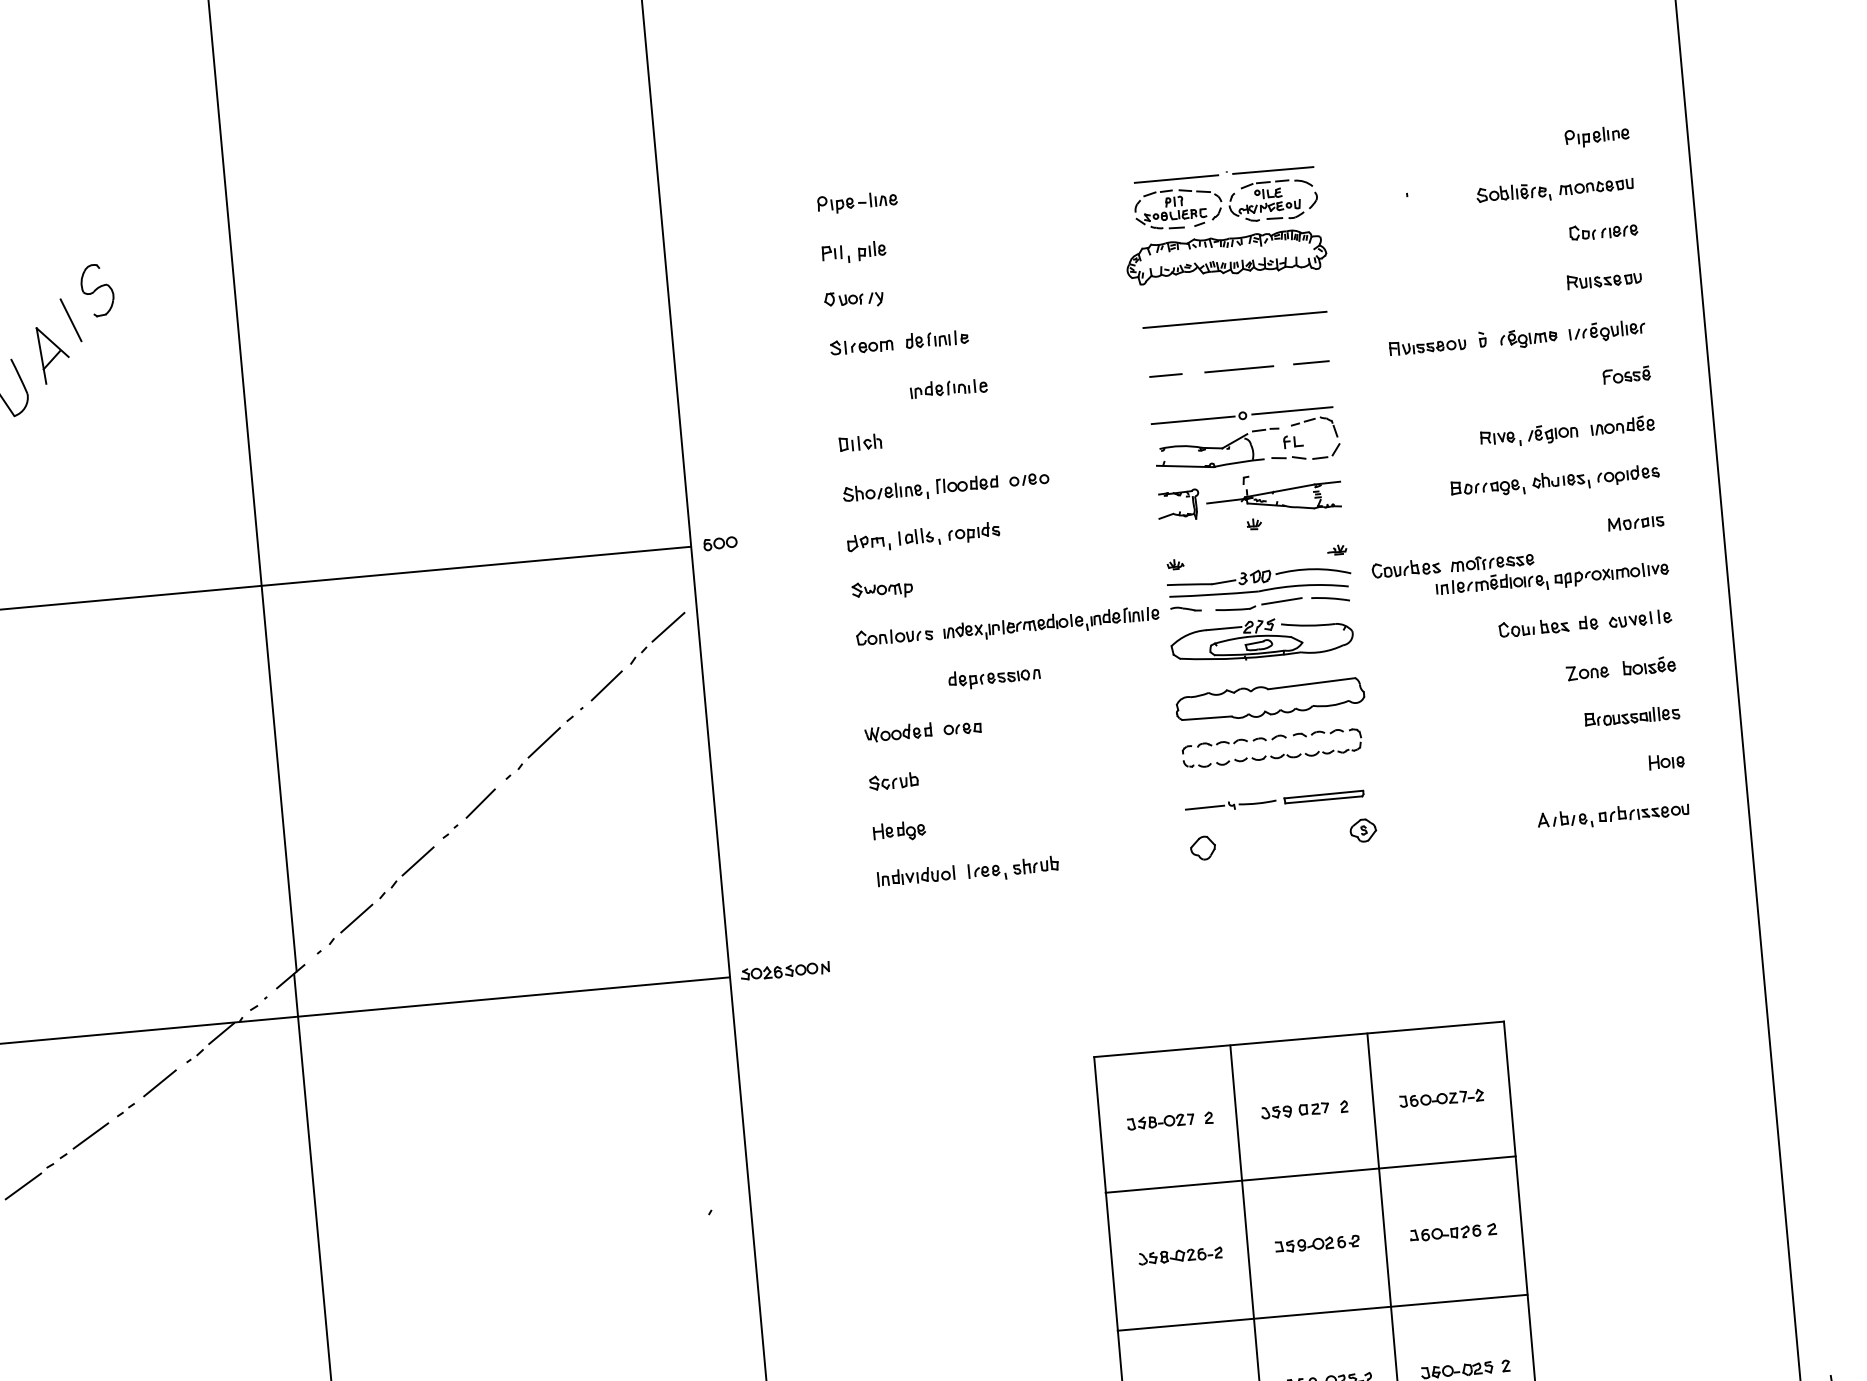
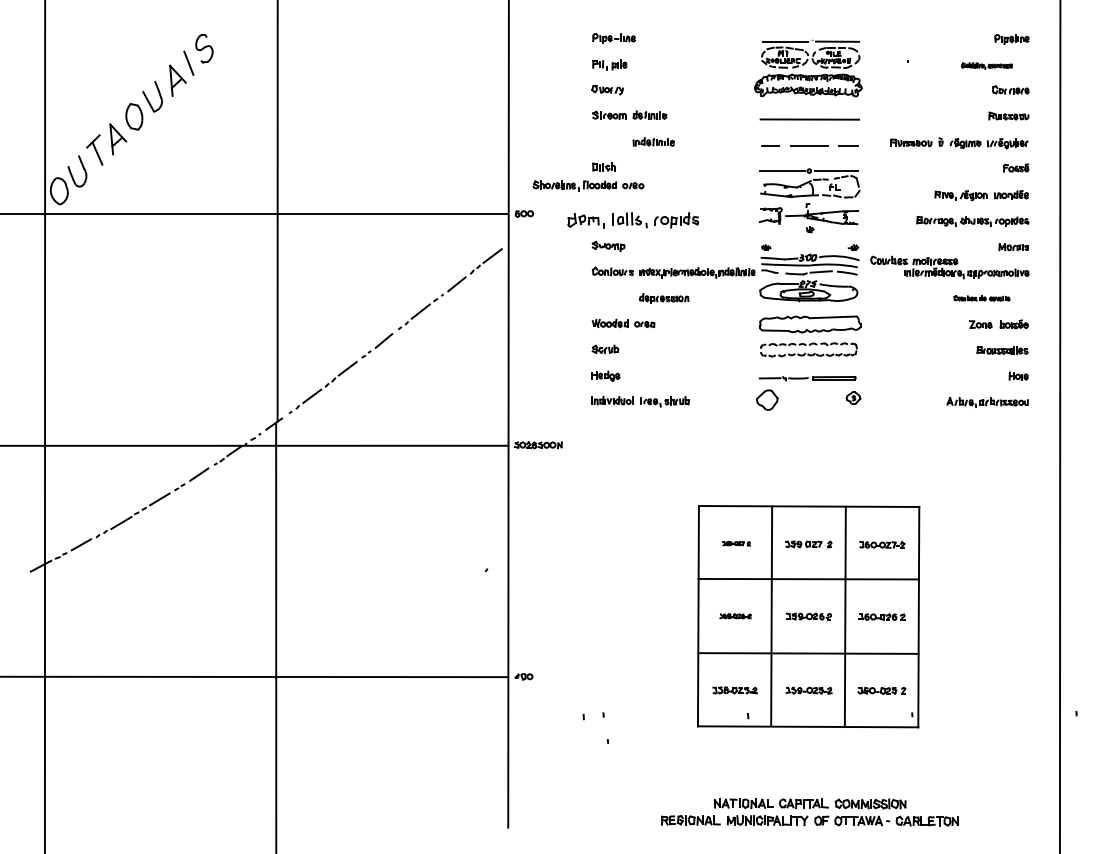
part: (1554, 189) -> (986, 65), size x0.6
part: (945, 486) -> (588, 185), moved
part: (922, 537) -> (632, 220), size x1.6
part: (1584, 623) -> (981, 298), size x0.6
part: (1201, 847) -> (766, 399), size x1.6
part: (1170, 1120) -> (736, 543), size x0.6
part: (1180, 1256) -> (735, 616), size x0.7

